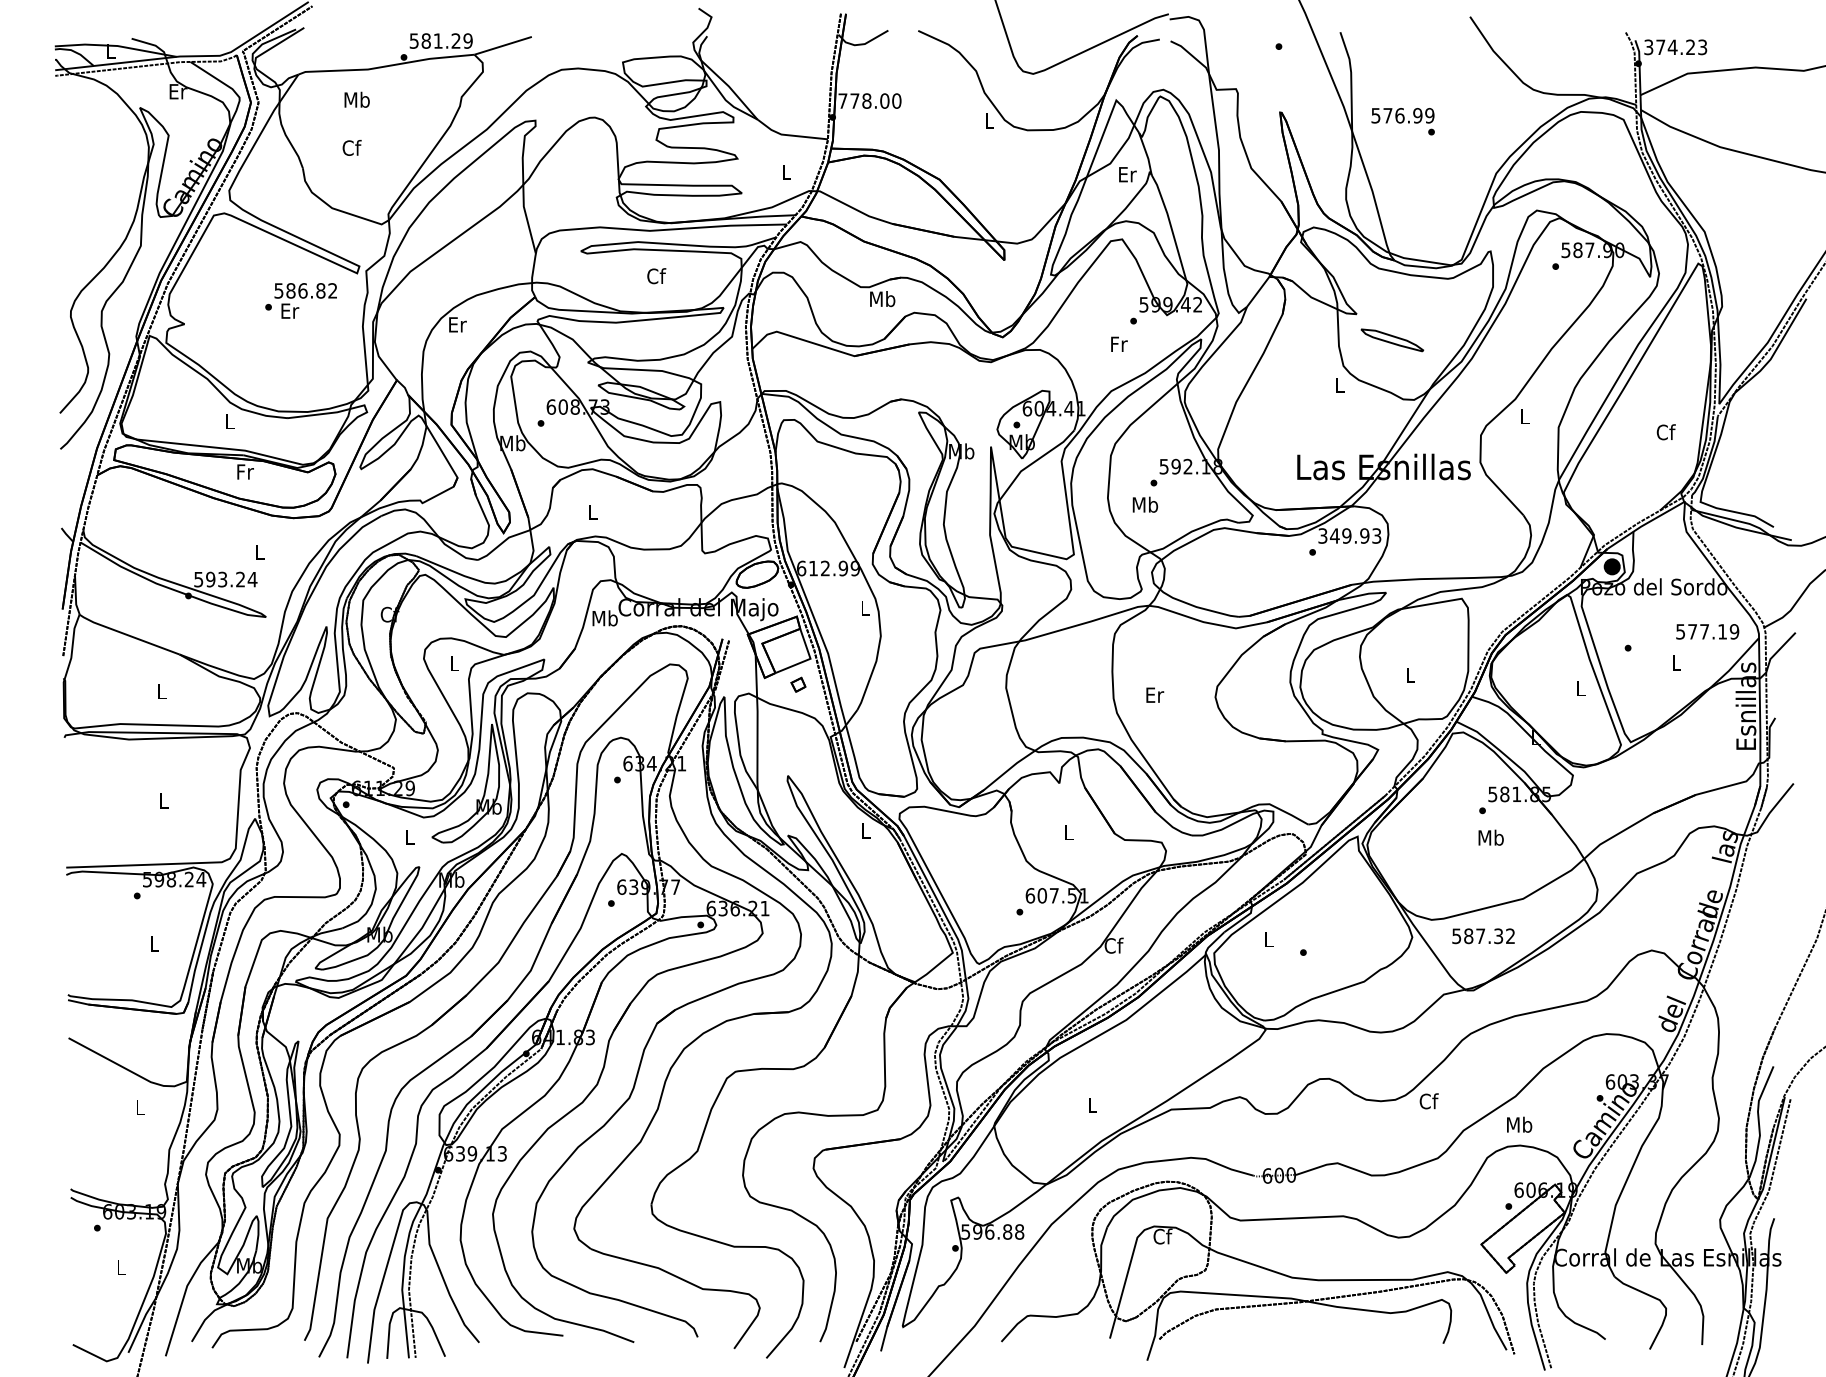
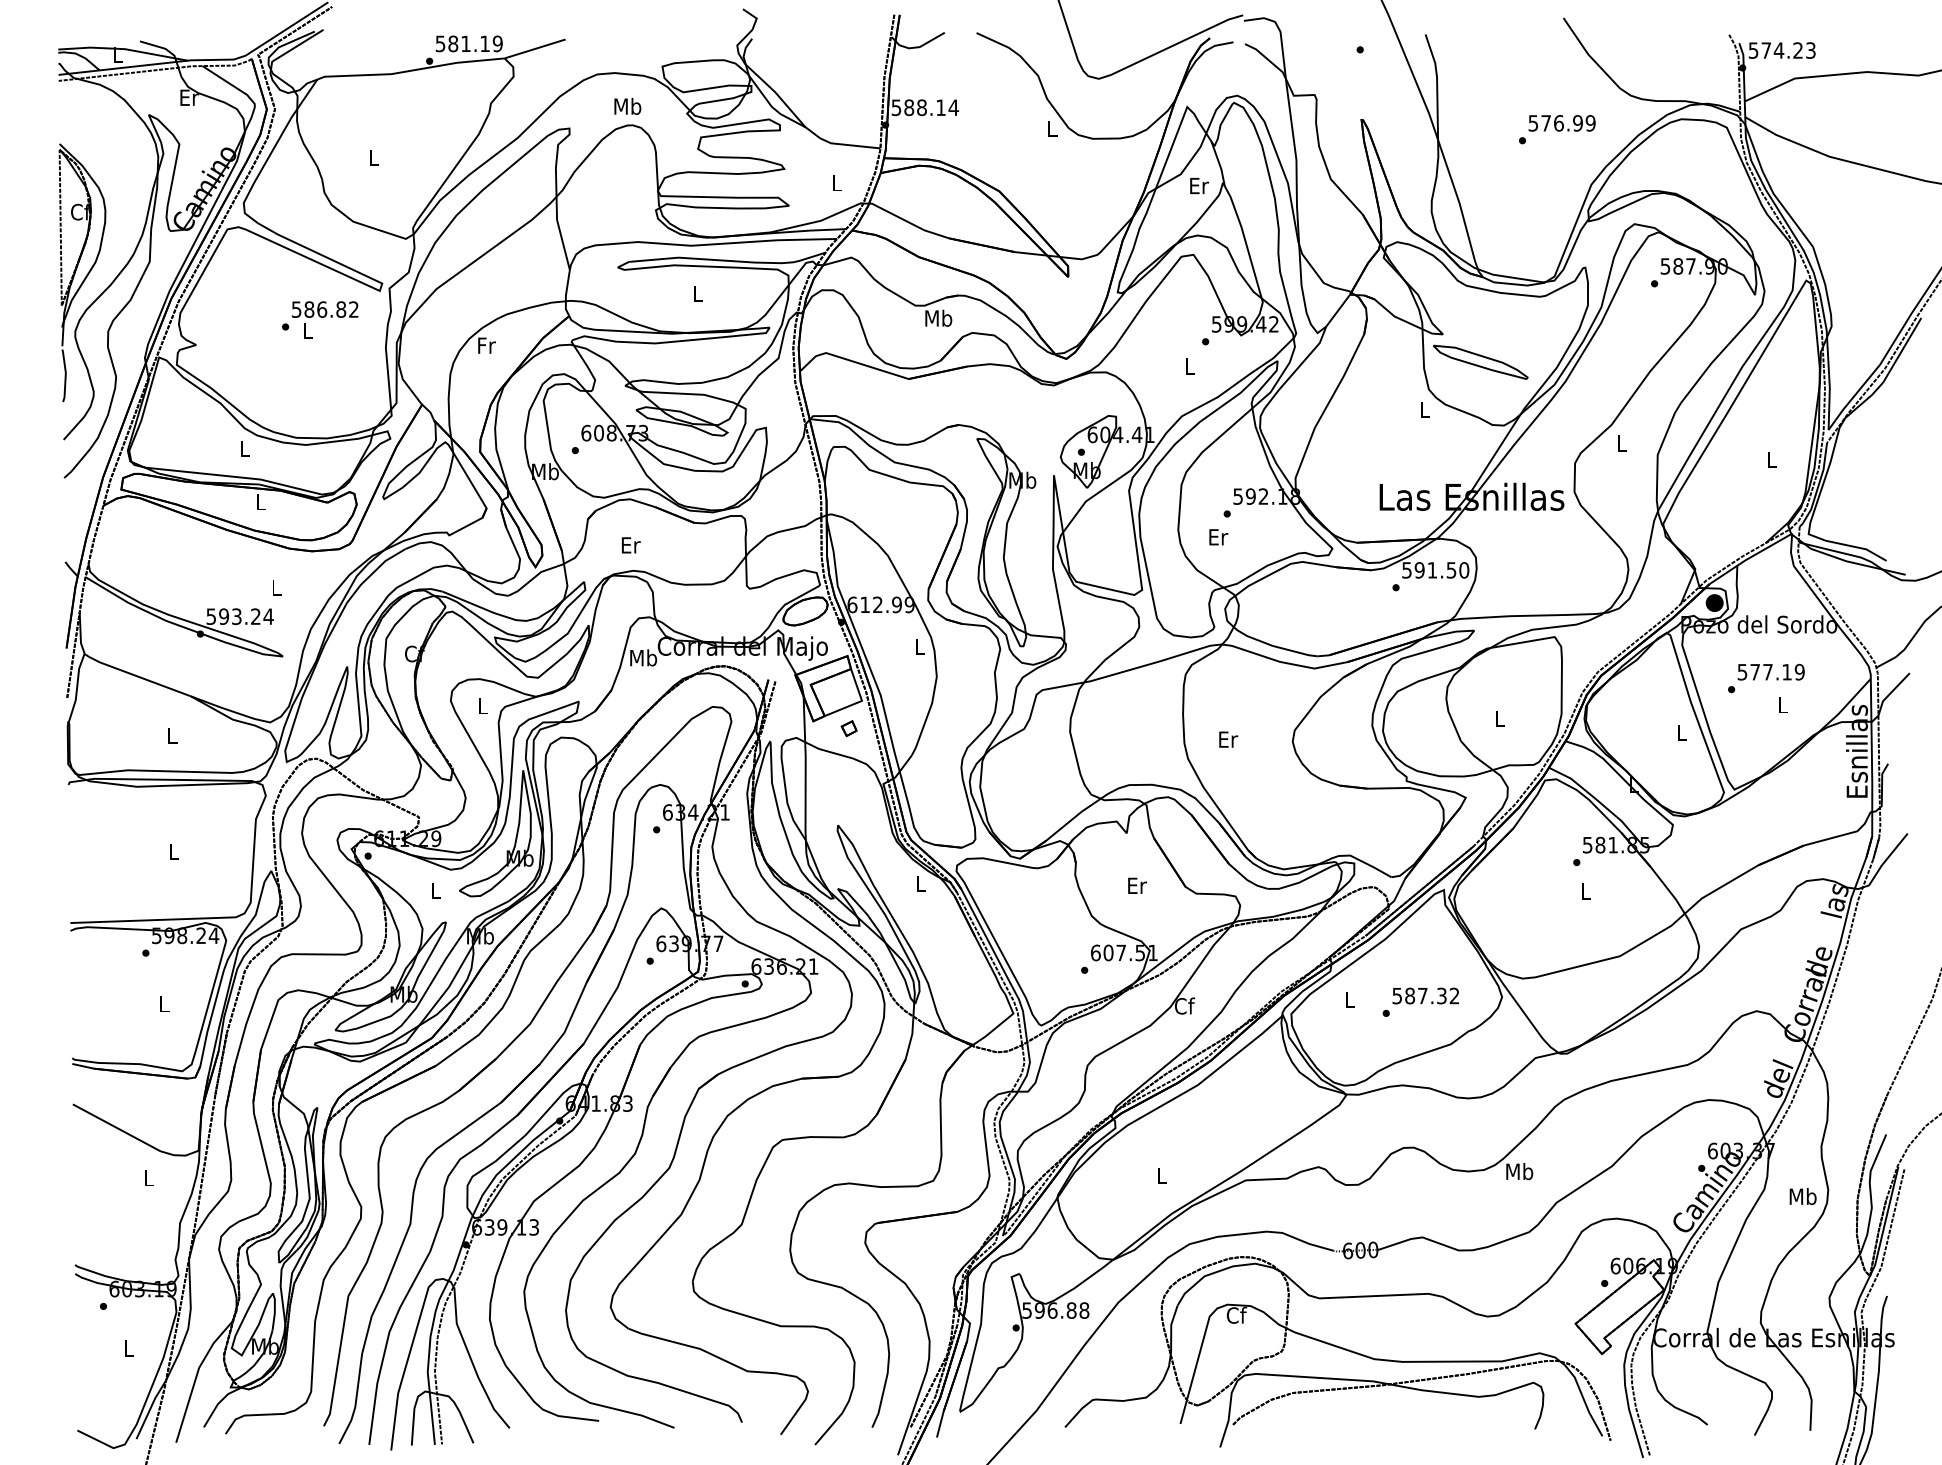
text: (455, 40) -> (484, 43), 581.29 -> 581.19
text: (1648, 46) -> (1753, 49), 374.23 -> 574.23
text: (356, 98) -> (627, 105), moved
text: (869, 100) -> (924, 107), 778.00 -> 588.14
text: (1402, 115) -> (1561, 123), moved
text: (352, 147) -> (374, 157), Cf -> L
part: (77, 256) -> (82, 272), added
text: (656, 275) -> (698, 293), Cf -> L
text: (290, 311) -> (308, 331), Er -> L
text: (457, 324) -> (486, 345), Er -> Fr
part: (1392, 339) -> (1480, 361), size x1.43
text: (1119, 344) -> (1190, 366), Fr -> L
text: (1666, 431) -> (1772, 459), Cf -> L
text: (245, 472) -> (261, 502), Fr -> L
text: (1144, 504) -> (1217, 536), Mb -> Er
text: (592, 512) -> (630, 545), L -> Er
text: (1349, 536) -> (1435, 570), 349.93 -> 591.50
text: (1706, 631) -> (1770, 671), moved
text: (1069, 832) -> (1137, 885), L -> Er
text: (1490, 837) -> (1585, 890), Mb -> L
text: (1483, 935) -> (1425, 995), moved
text: (1428, 1101) -> (1519, 1171), Cf -> Mb
text: (1518, 1124) -> (1802, 1196), moved

